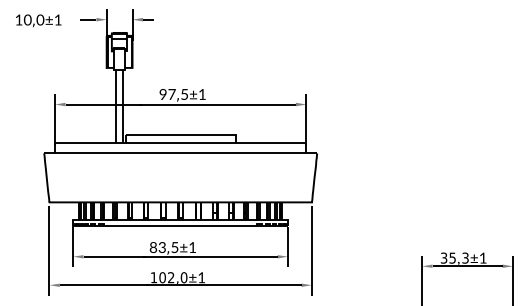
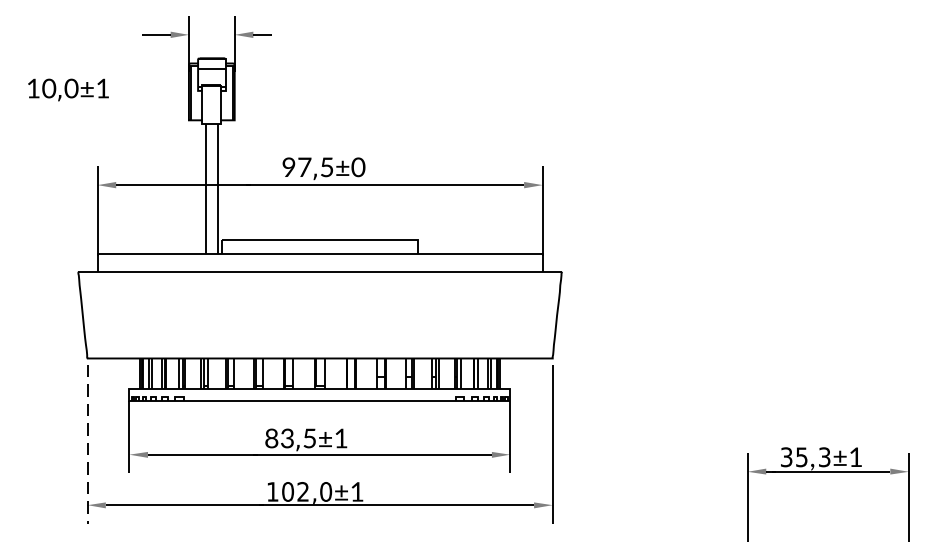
text: (38, 20) -> (68, 89), moved
text: (202, 94) -> (358, 167), 5±1 -> 5±0
line: (49, 250) -> (87, 443), solid -> dashed

